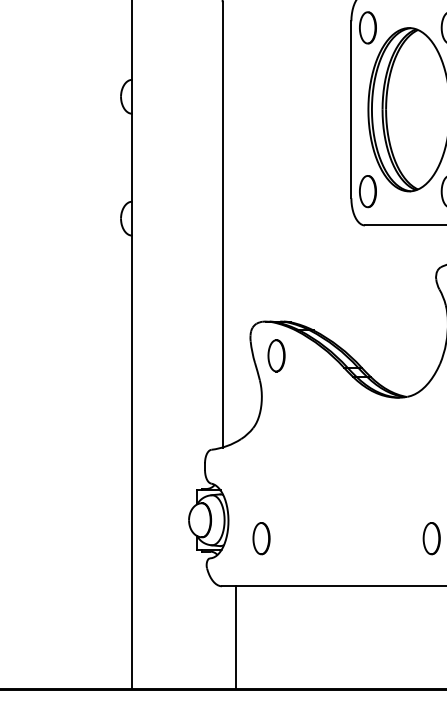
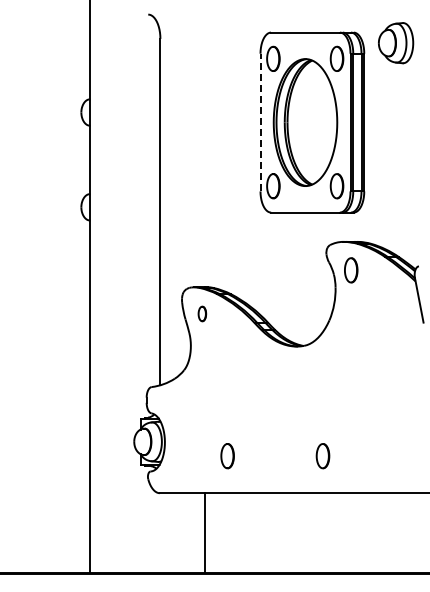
line: (351, 109) -> (260, 122), solid -> dashed
part: (276, 355) -> (202, 313), size x0.6
part: (261, 539) -> (227, 456), moved
line: (235, 638) -> (204, 533), moved

